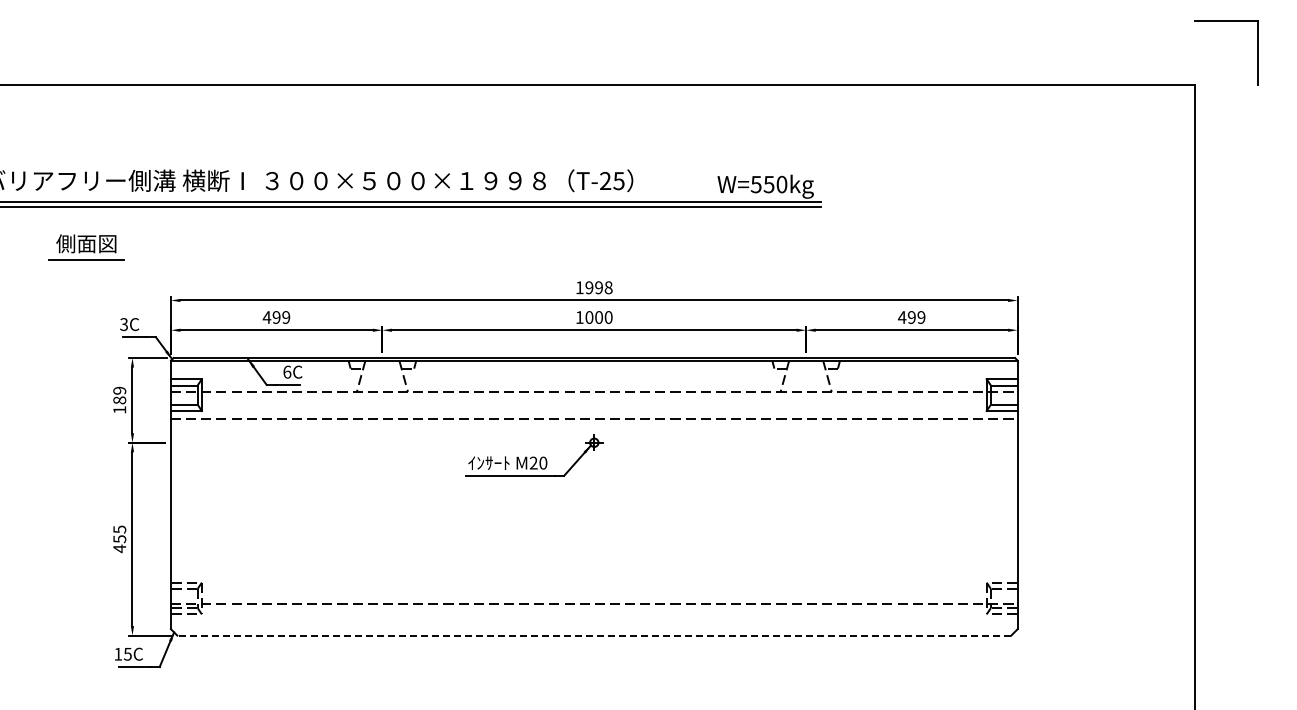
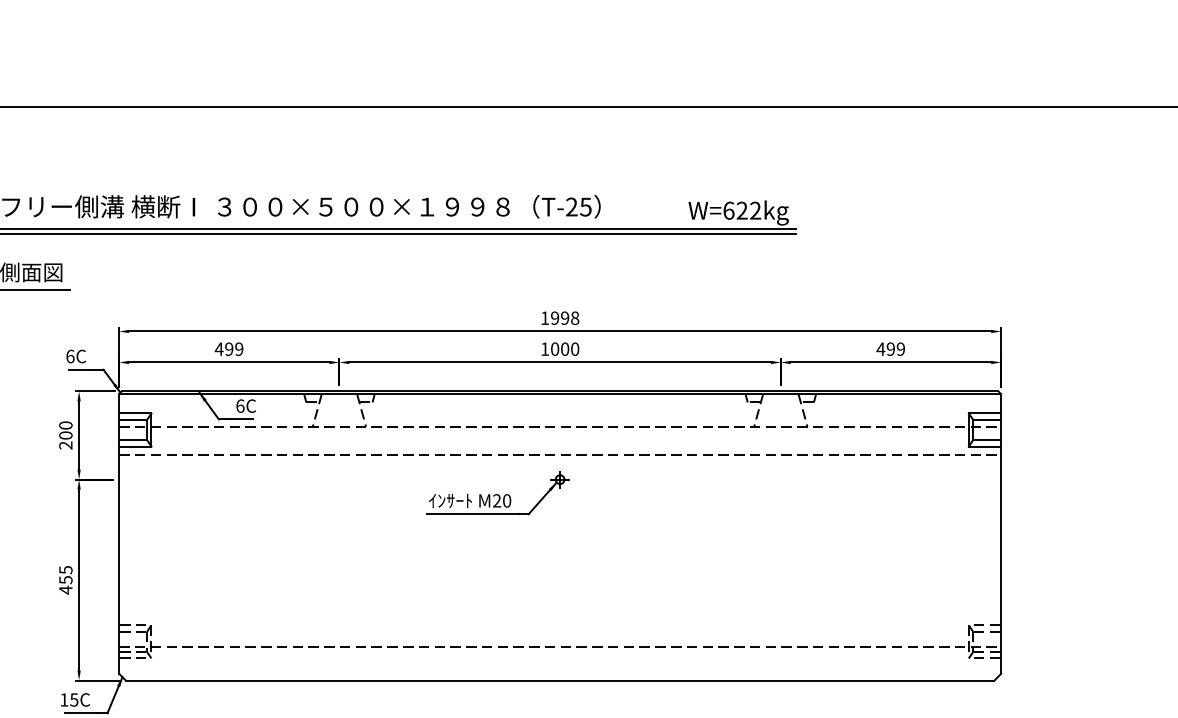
text: (768, 184) -> (741, 210), W=550kg -> W=622kg
text: (124, 324) -> (70, 356), 3C -> 6C
text: (119, 399) -> (65, 434), 189 -> 200
line: (594, 635) -> (560, 680), dashed -> solid

